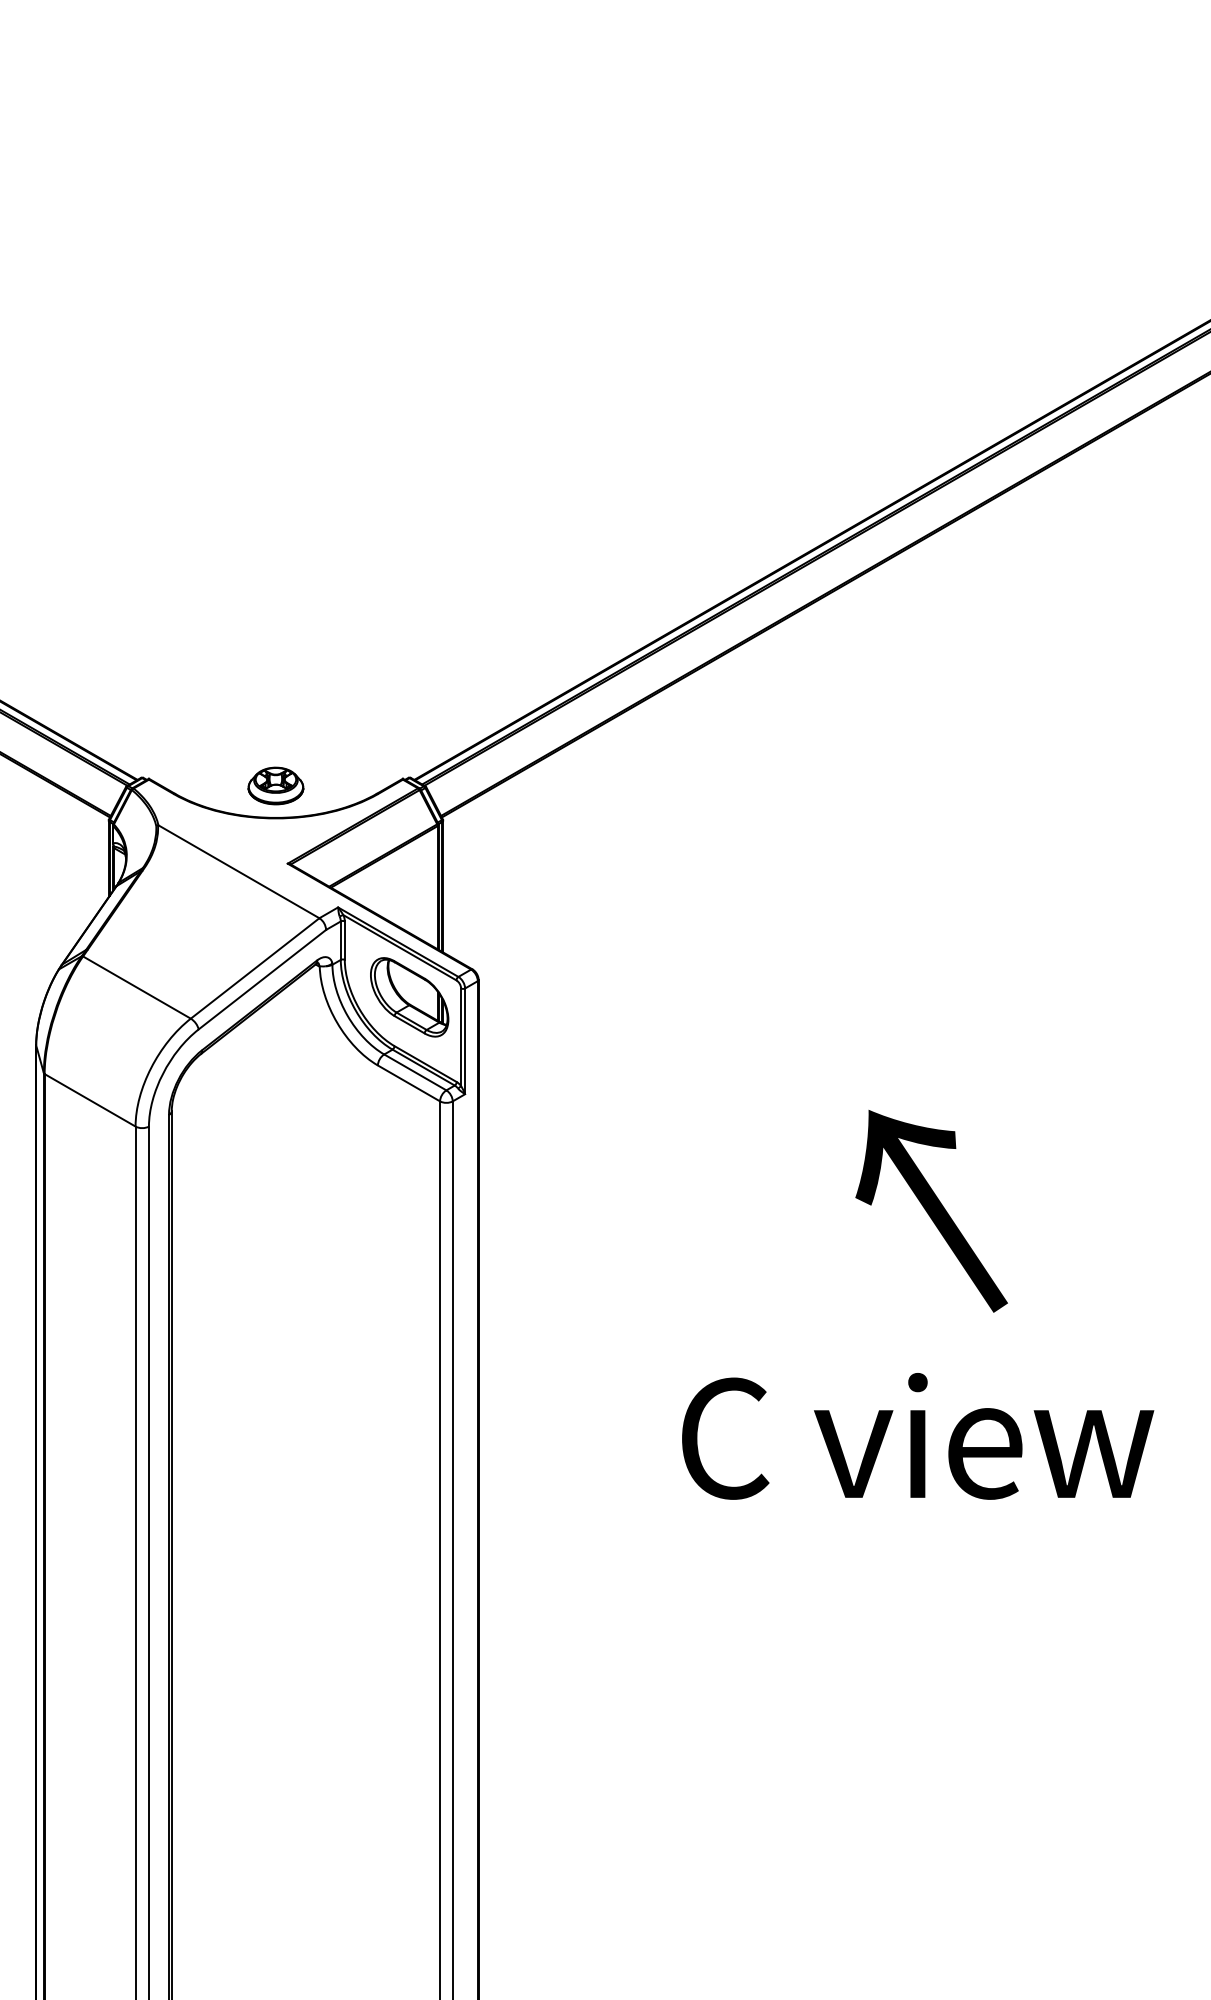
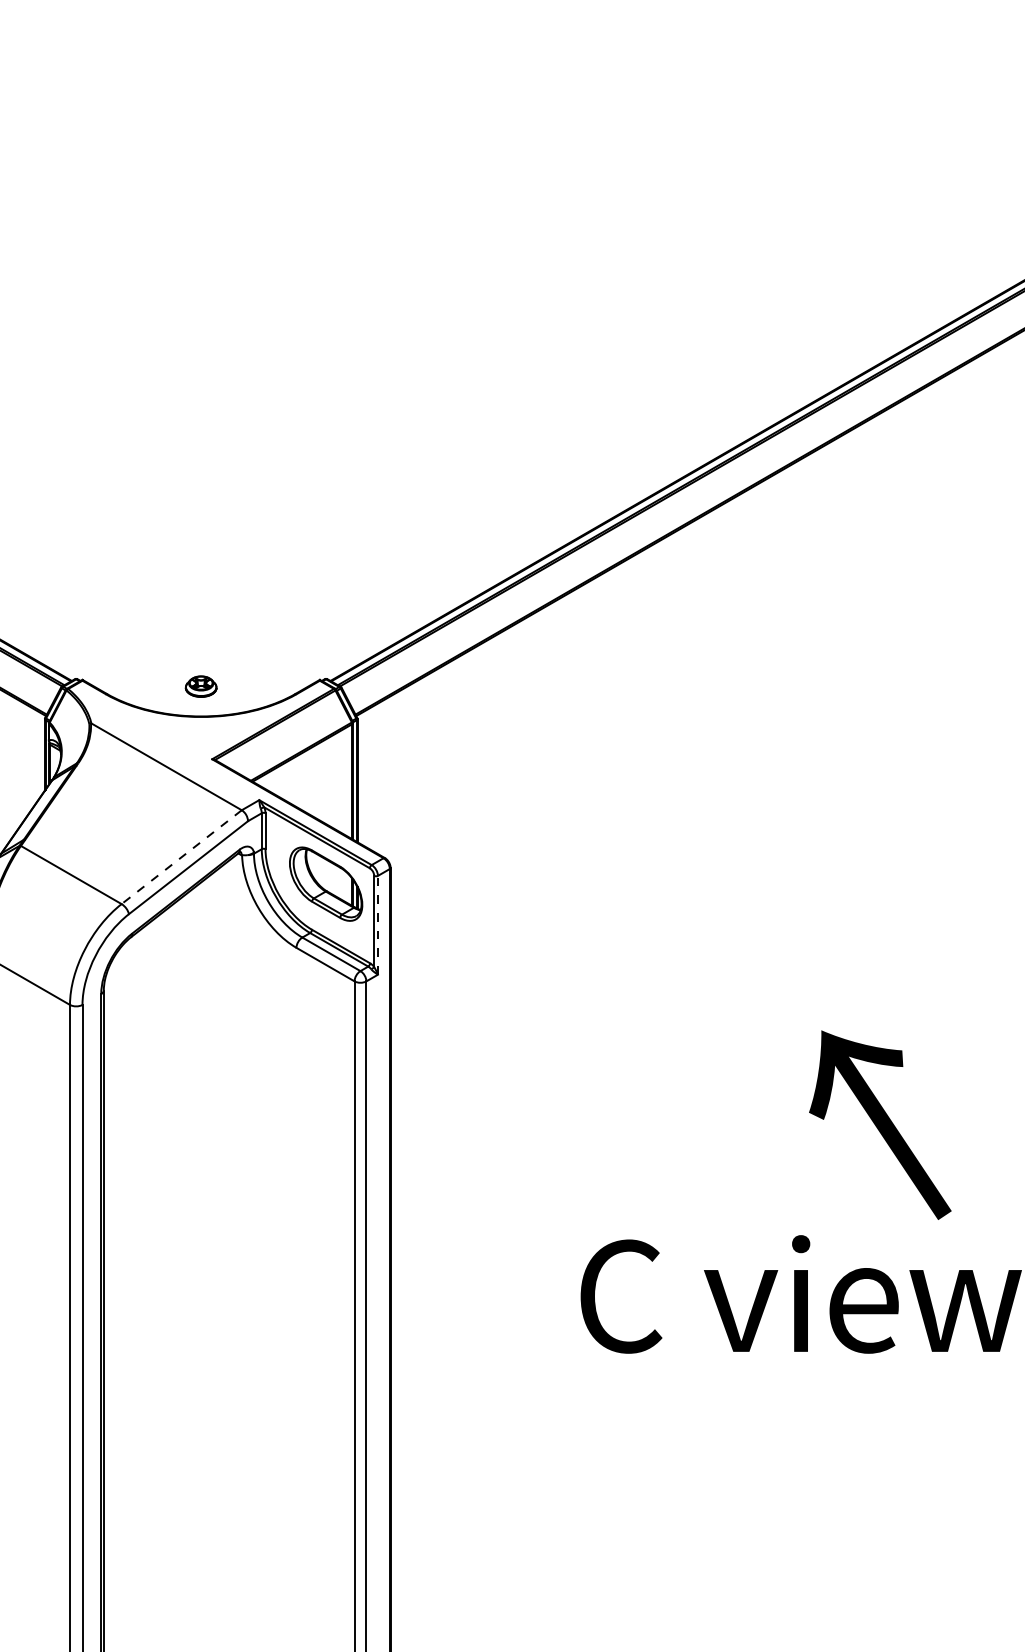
part: (275, 785) -> (200, 686), size x0.6
line: (255, 968) -> (182, 857), solid -> dashed
line: (465, 1041) -> (378, 925), solid -> dashed
text: (931, 1211) -> (880, 1125), moved

